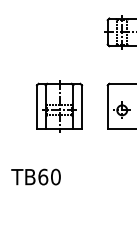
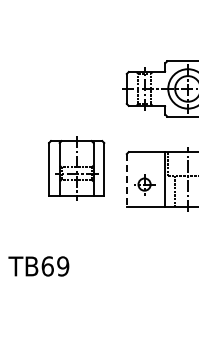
part: (59, 106) -> (76, 168), moved
line: (107, 107) -> (126, 180), solid -> dashed
text: (56, 177) -> (63, 266), TB60 -> TB69

